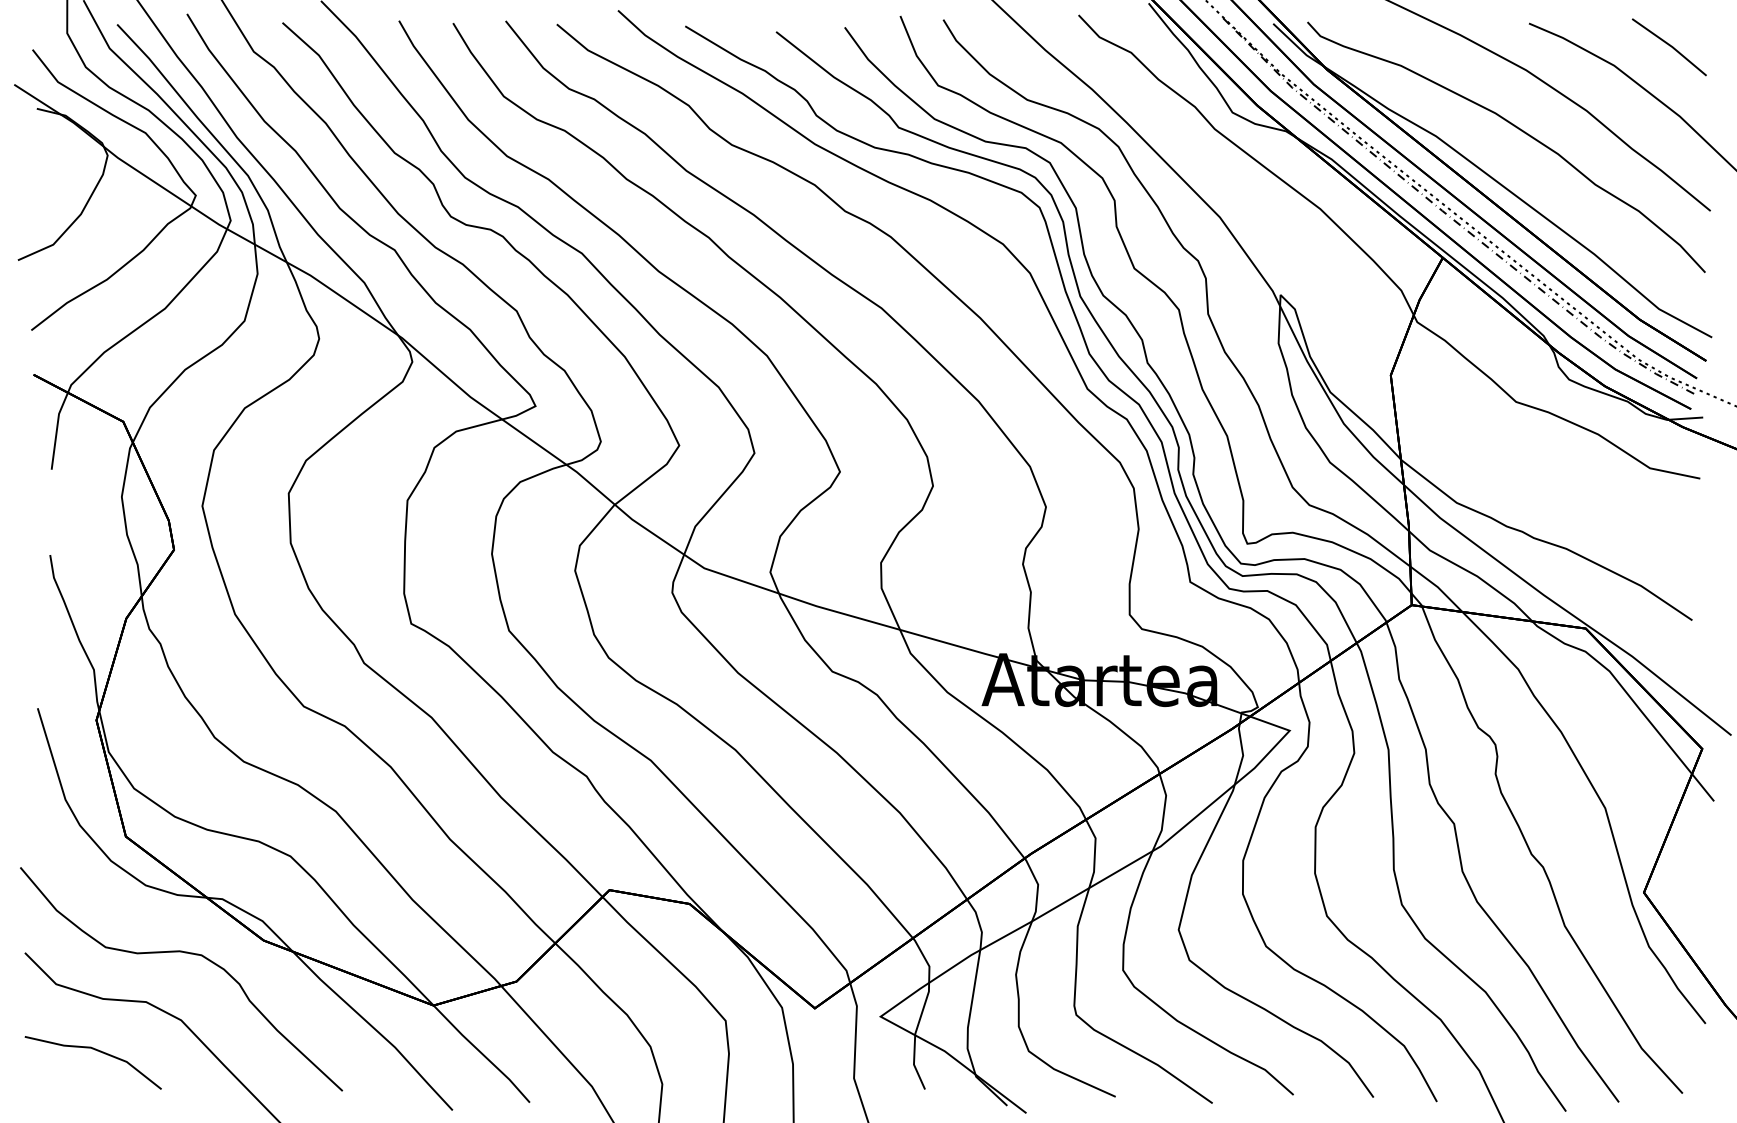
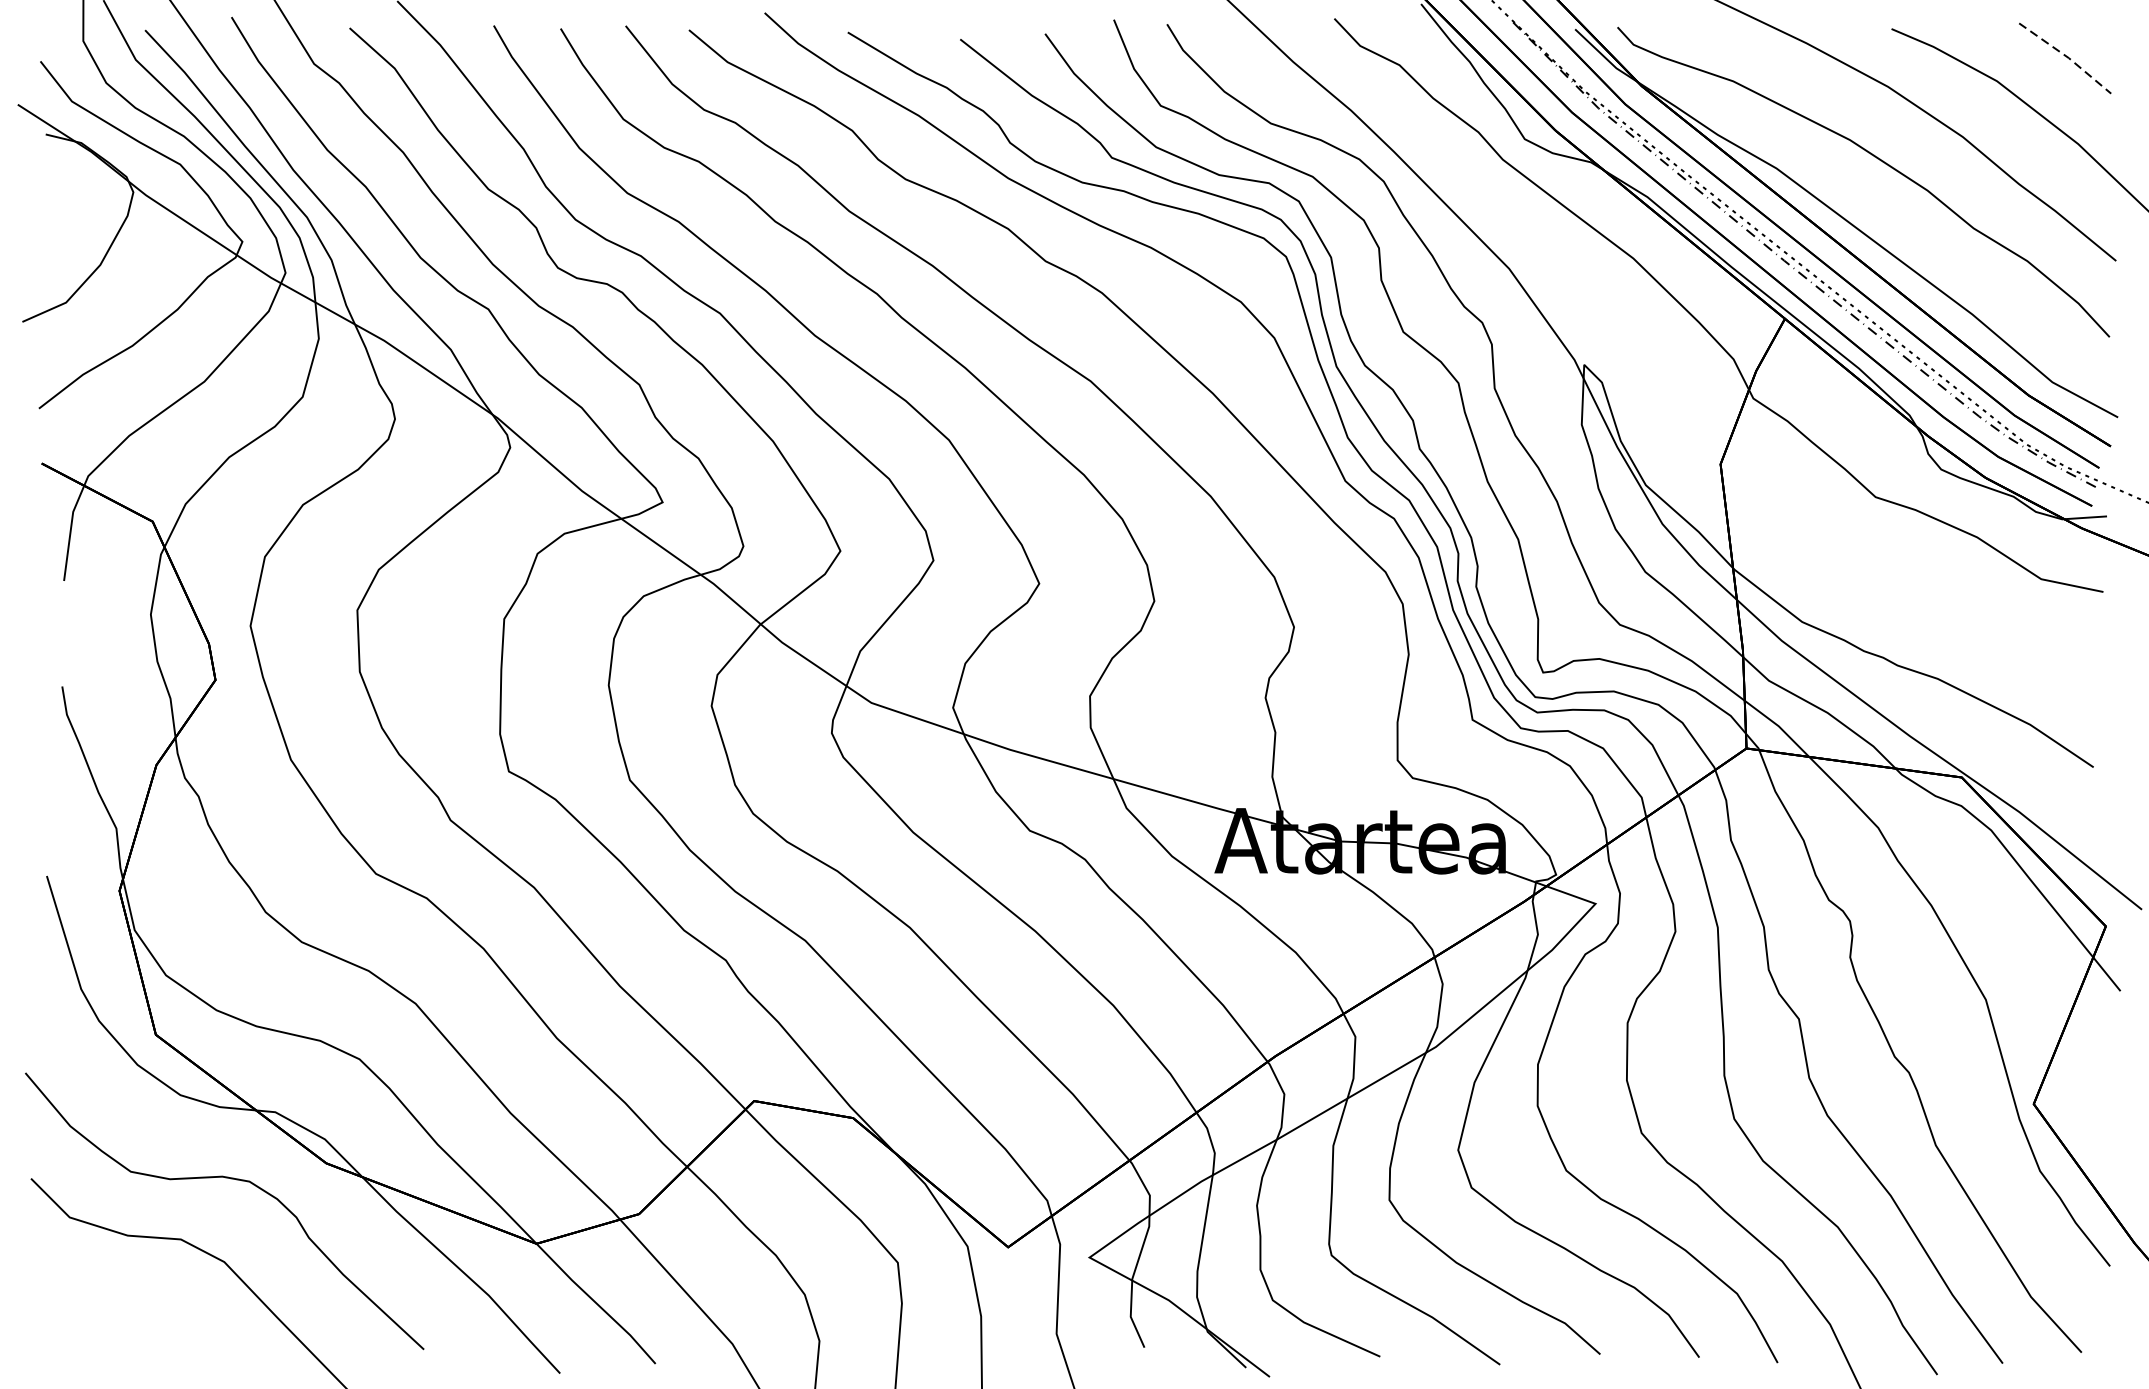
line: (1670, 45) -> (2066, 56), solid -> dashed
line: (97, 1051) -> (120, 1300), removed

